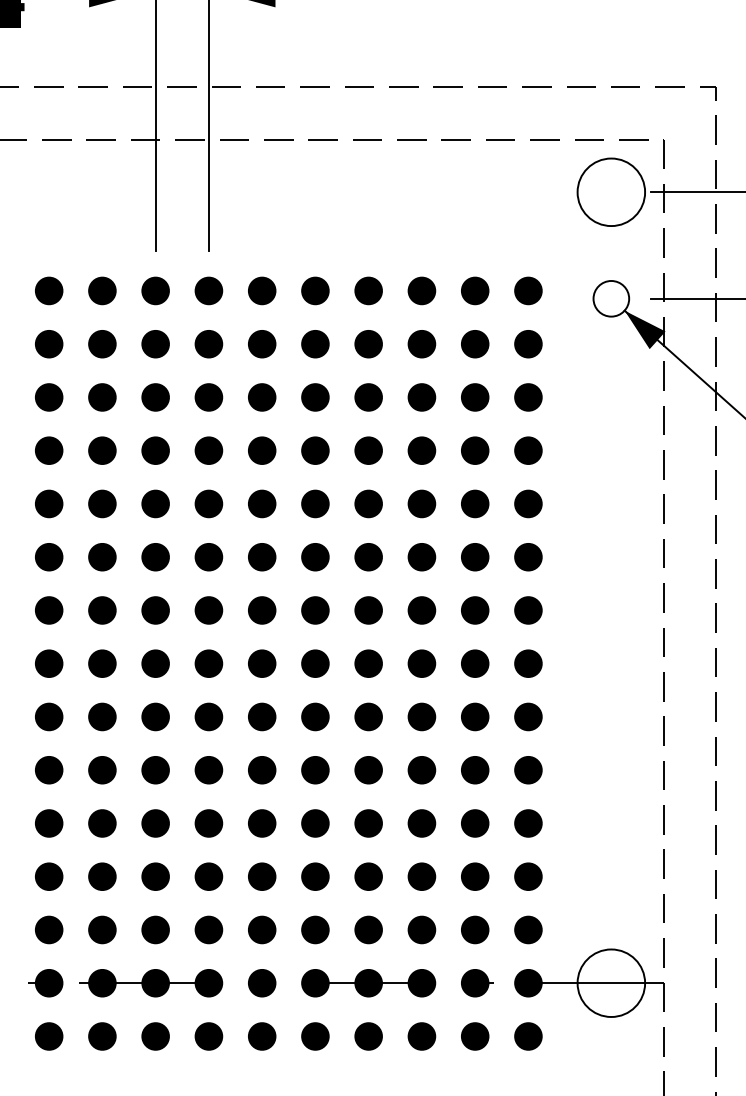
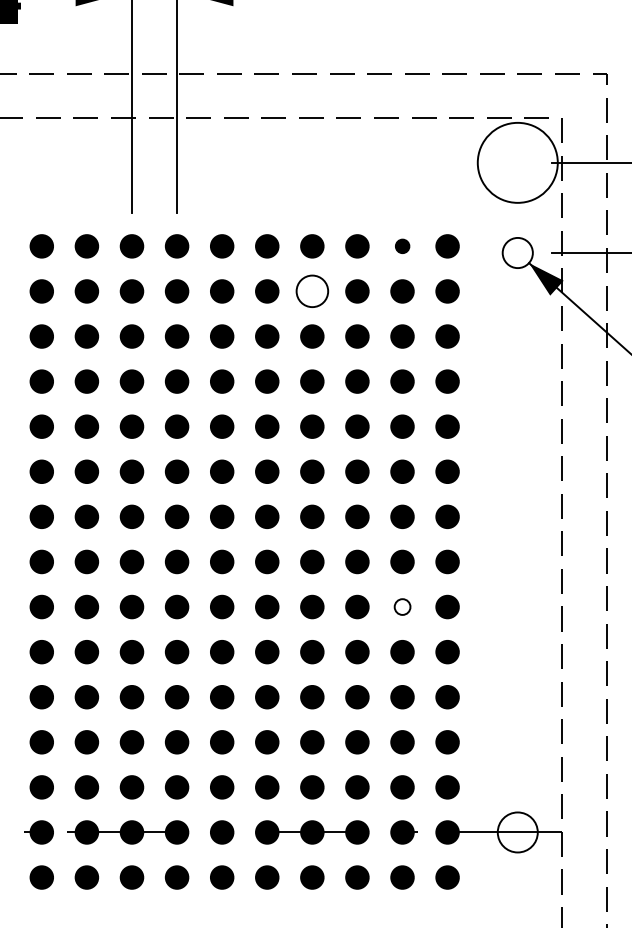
circle: (611, 192) -> (517, 163), size x1.4
part: (475, 290) -> (402, 246), size x0.6
part: (368, 344) -> (312, 291), size x1.4
part: (475, 716) -> (402, 606), size x0.7
circle: (611, 982) -> (517, 831), size x0.7

